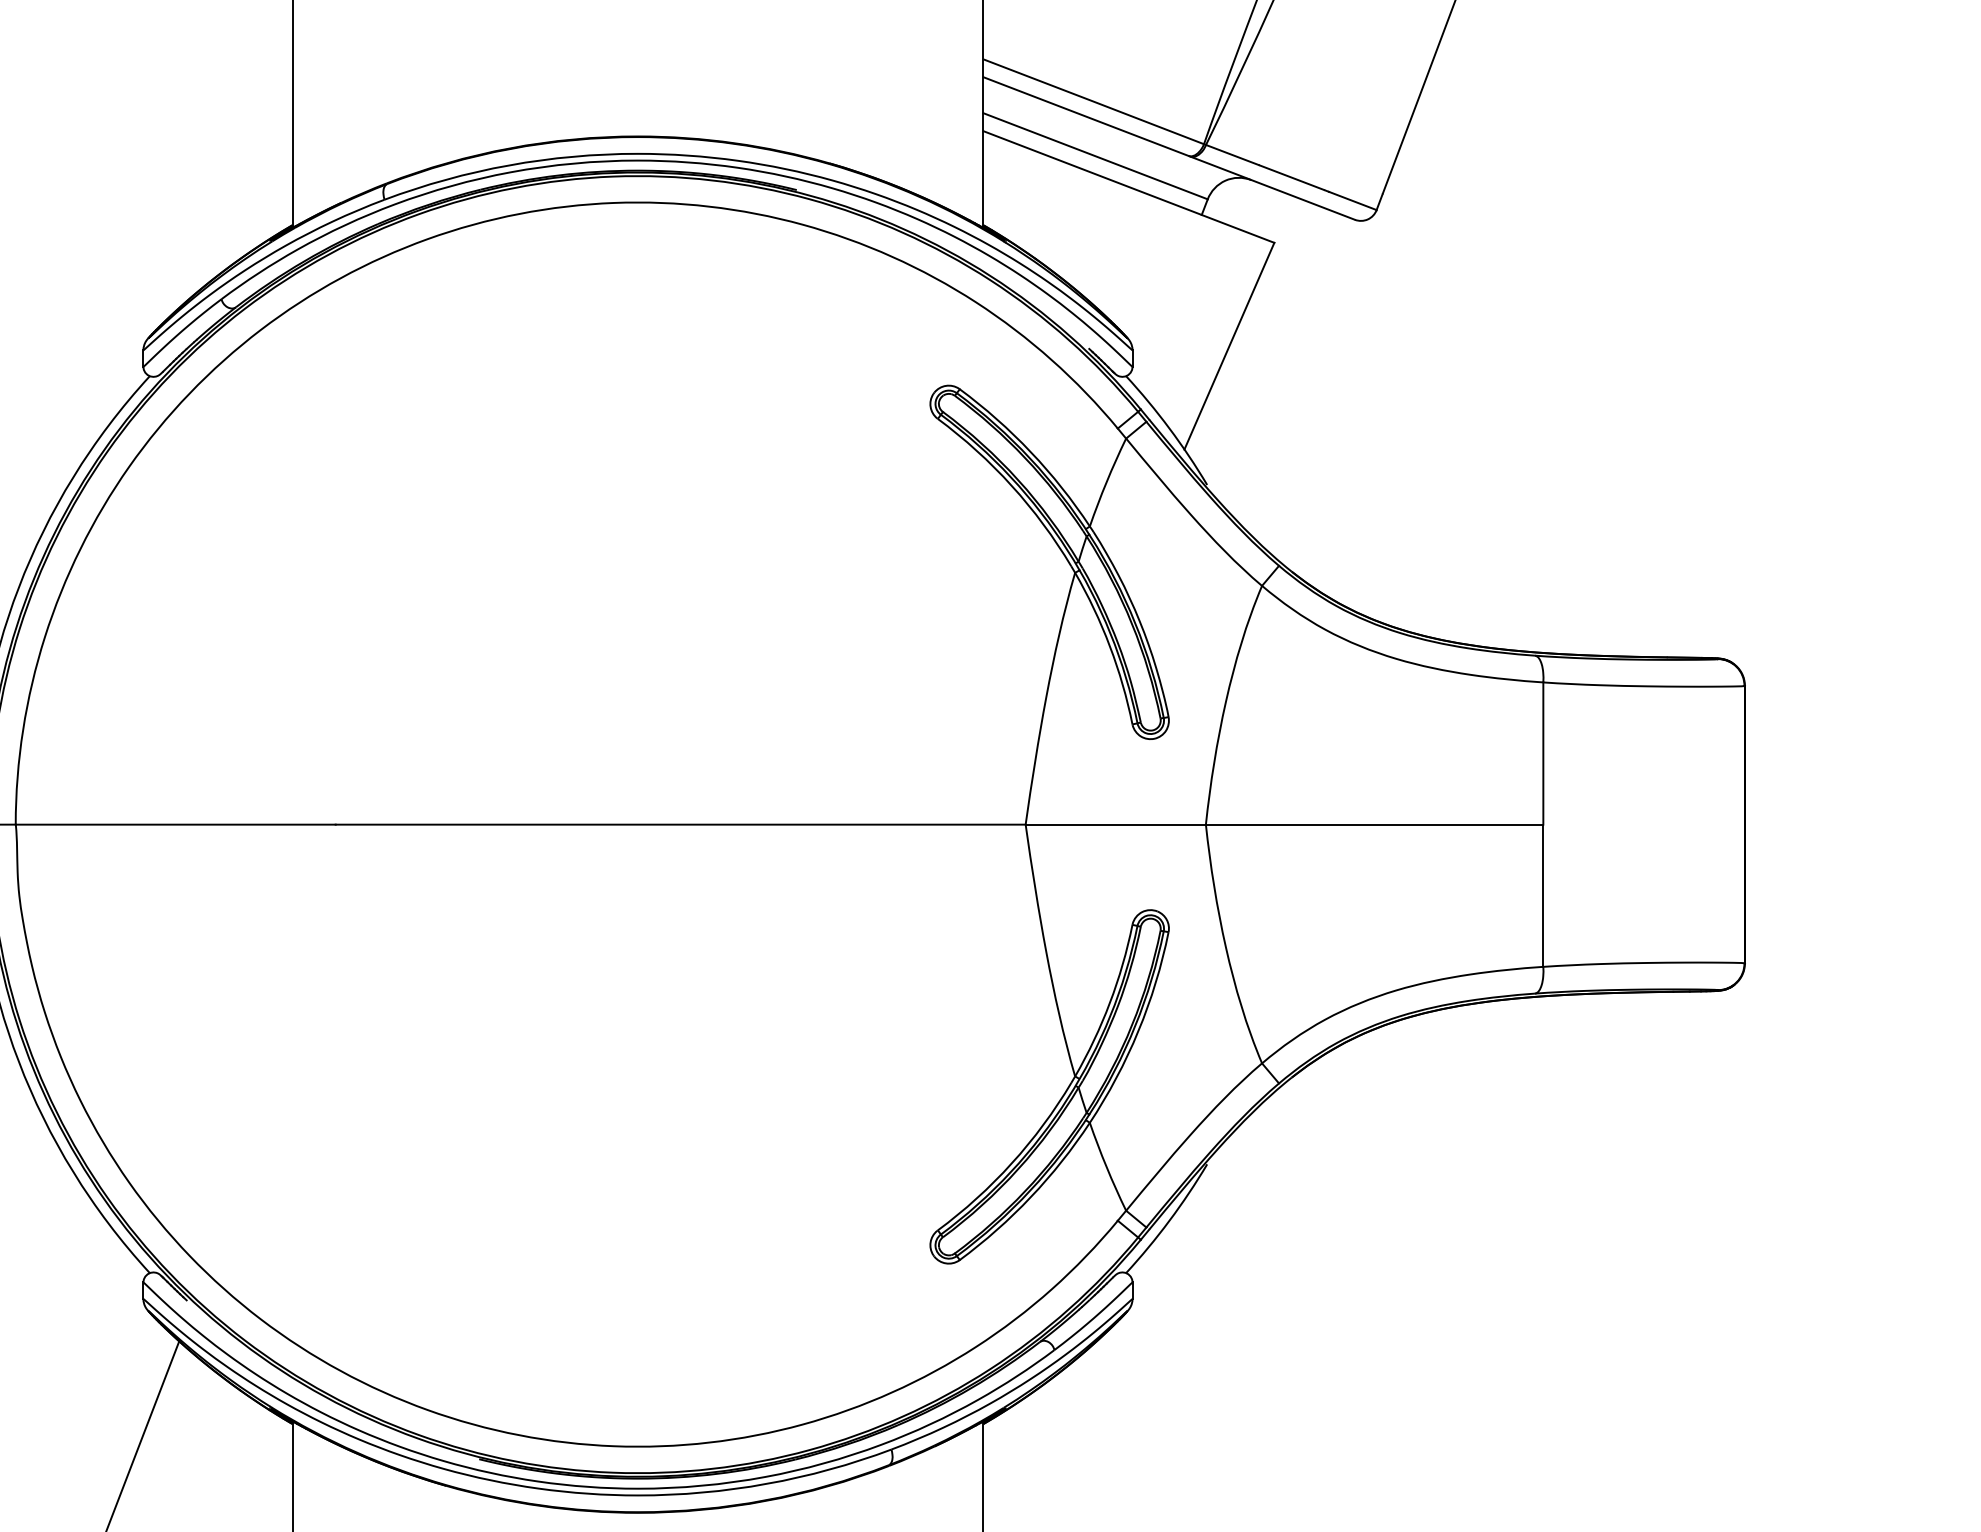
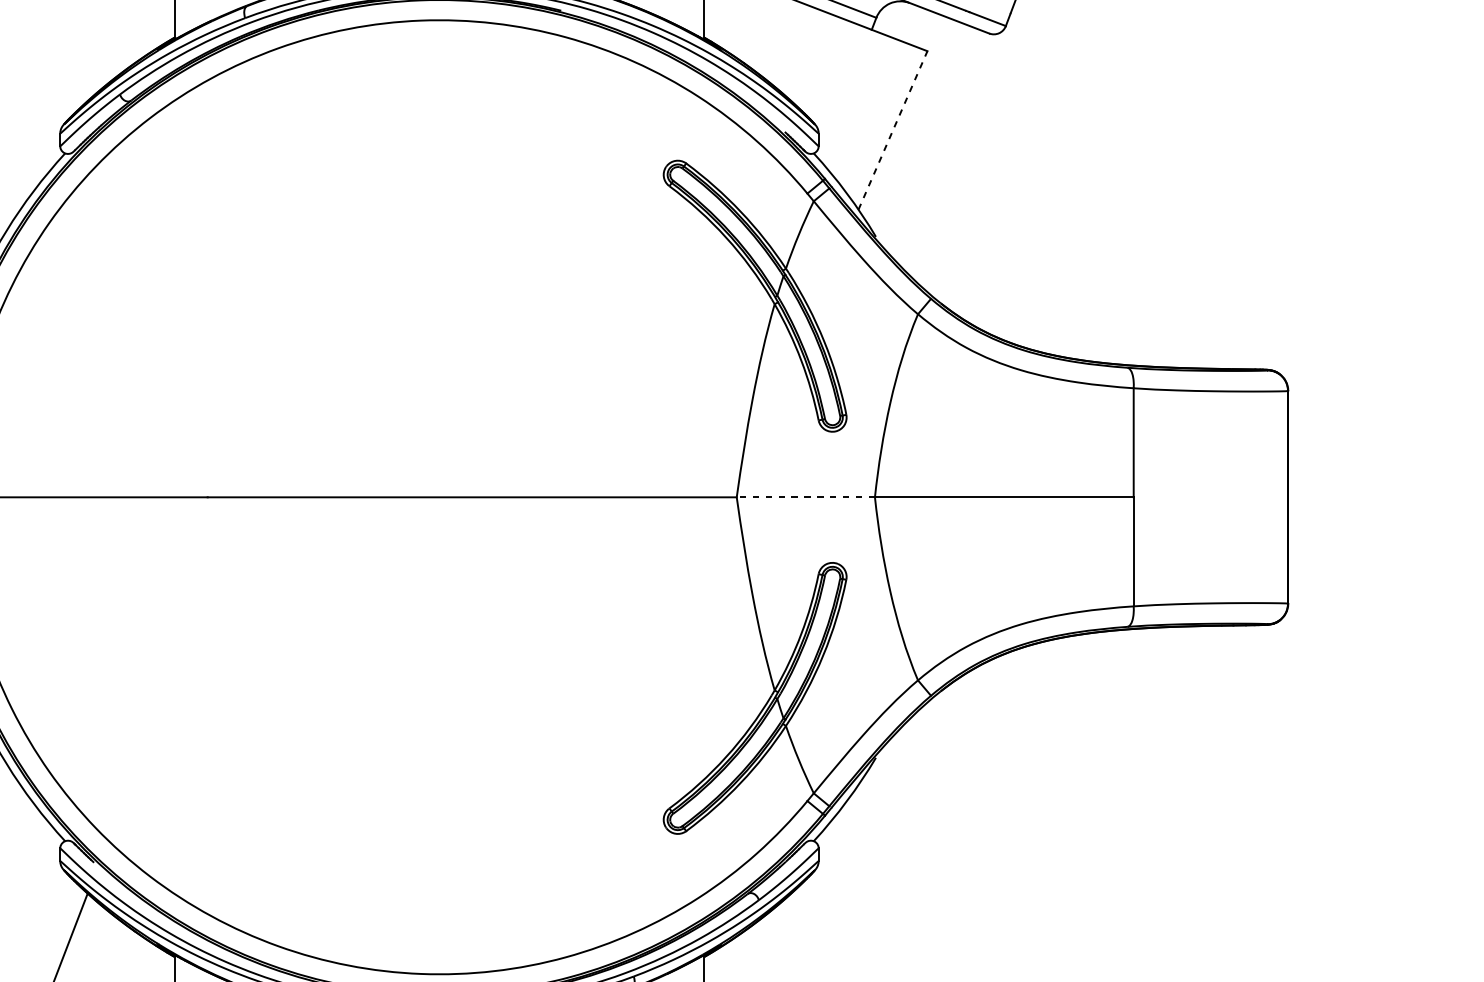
line: (1229, 346) -> (893, 130), solid -> dashed
line: (1115, 824) -> (805, 497), solid -> dashed

